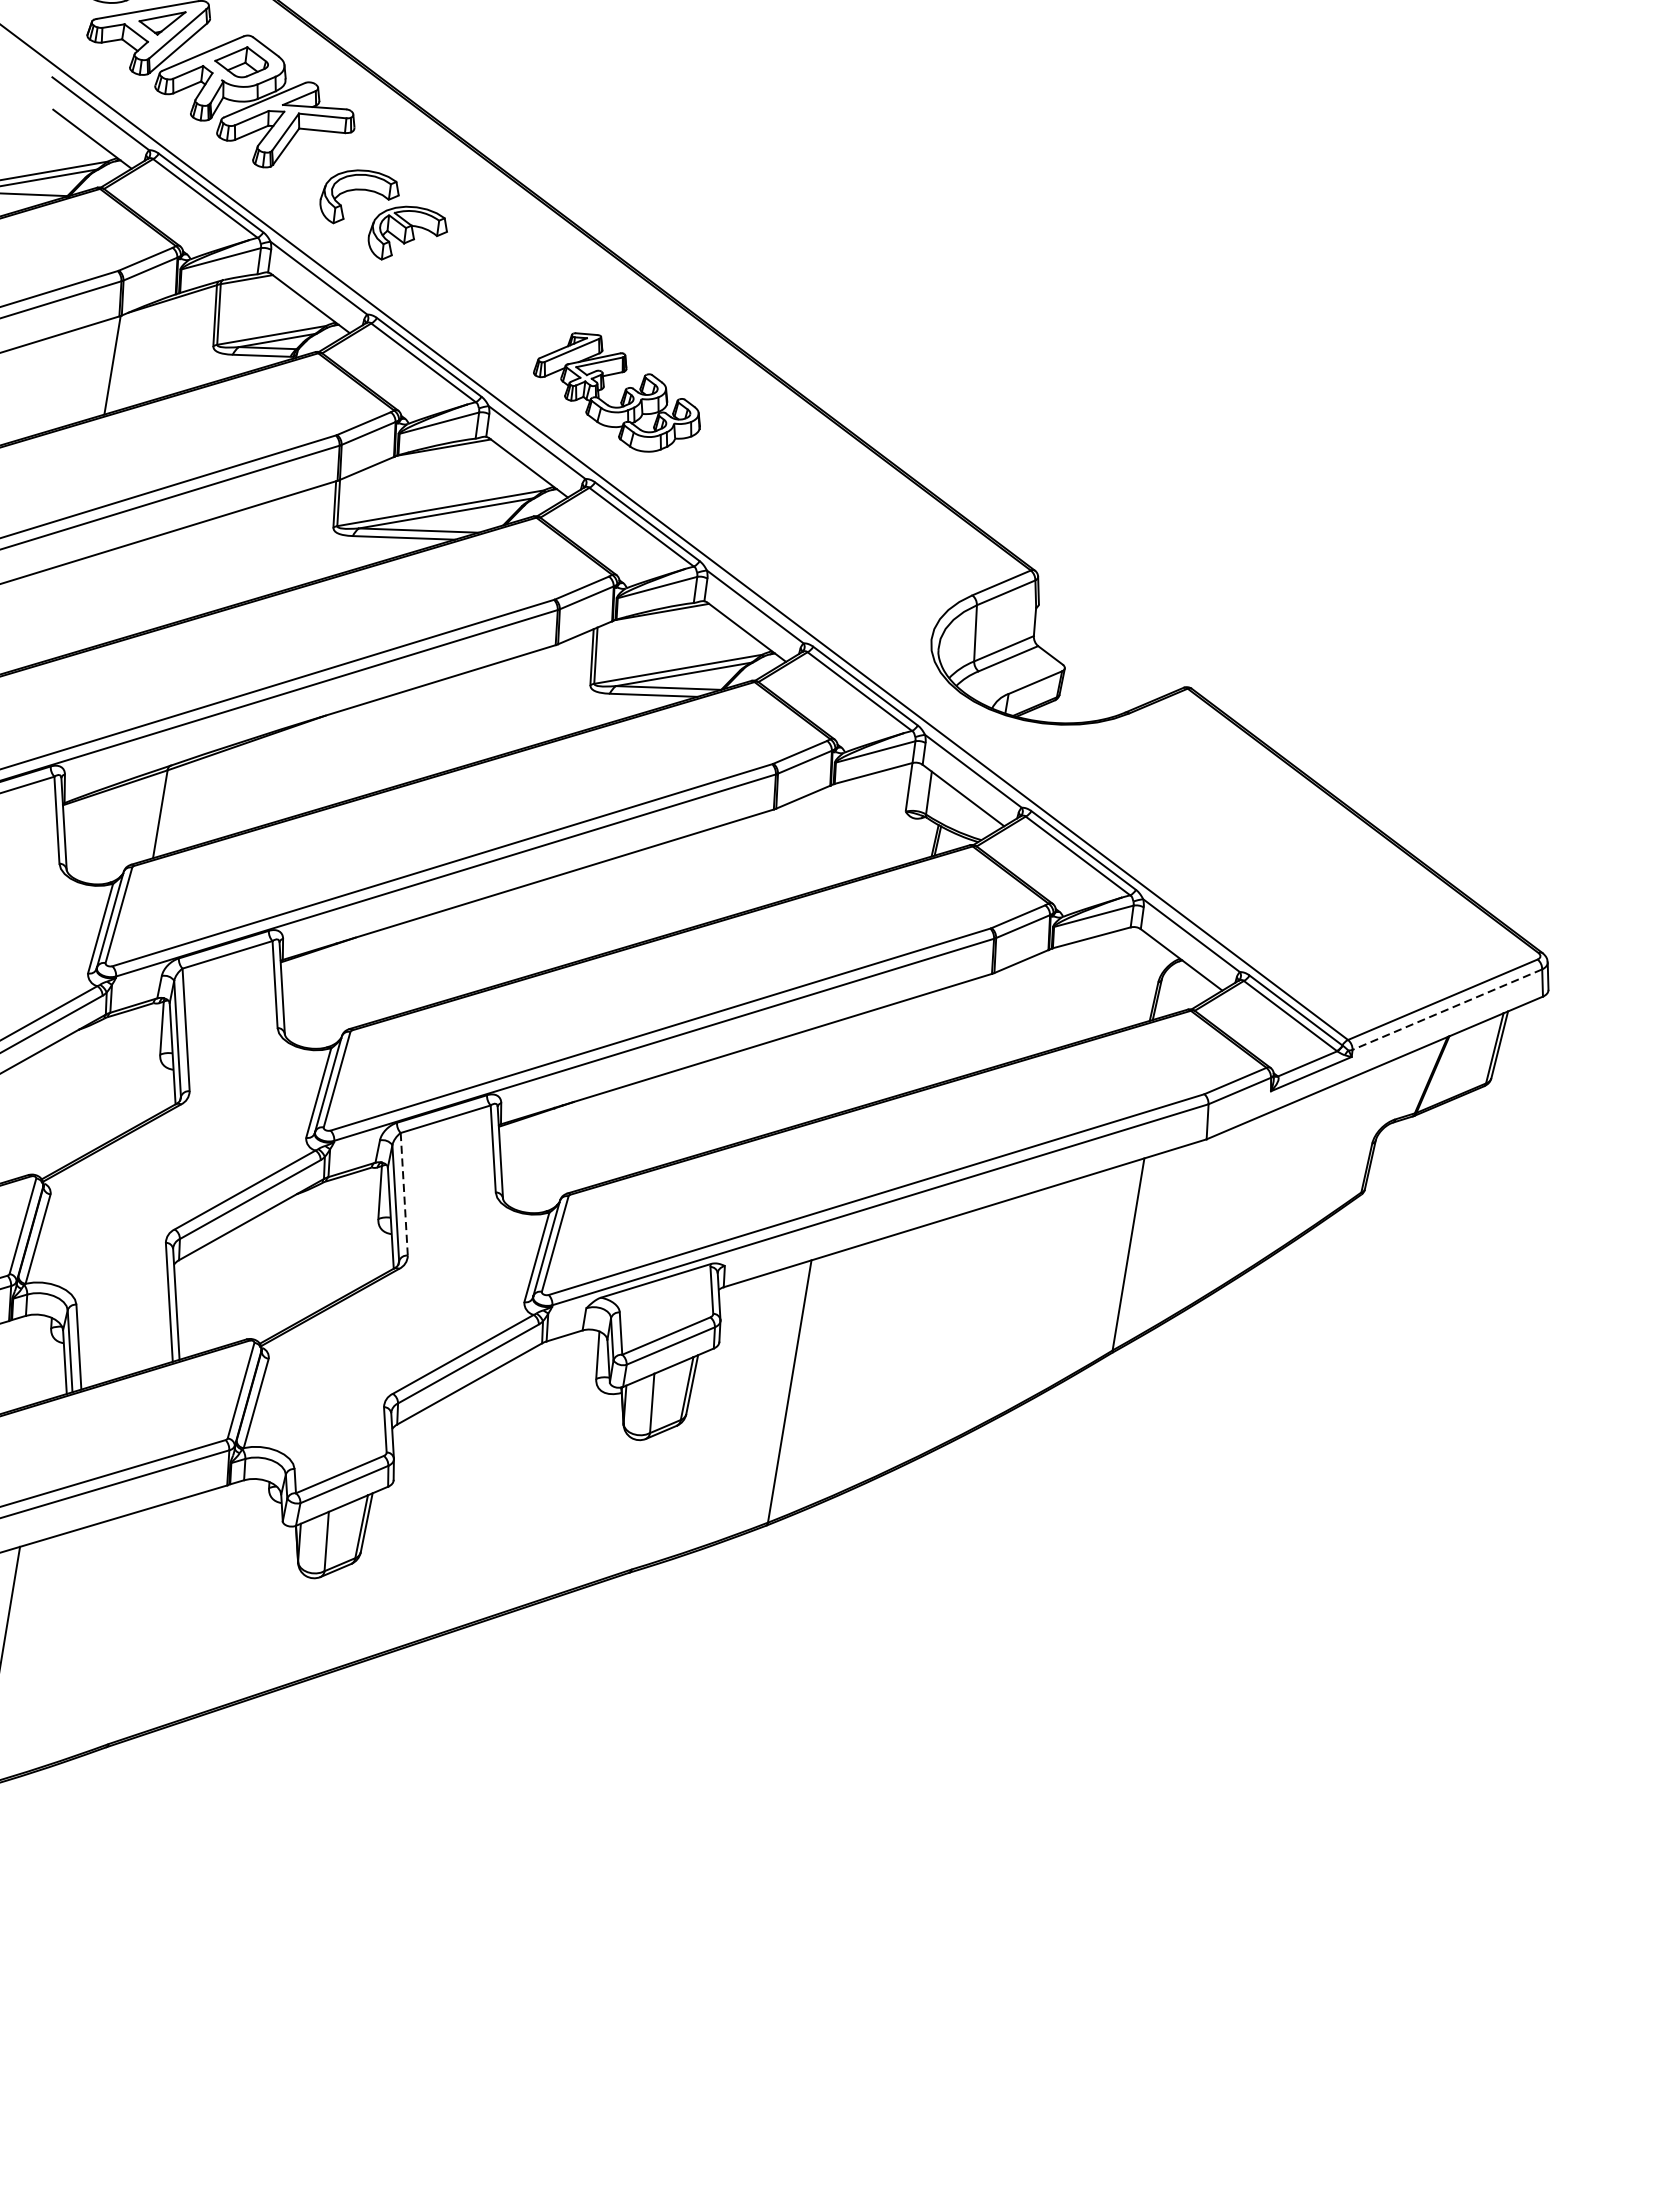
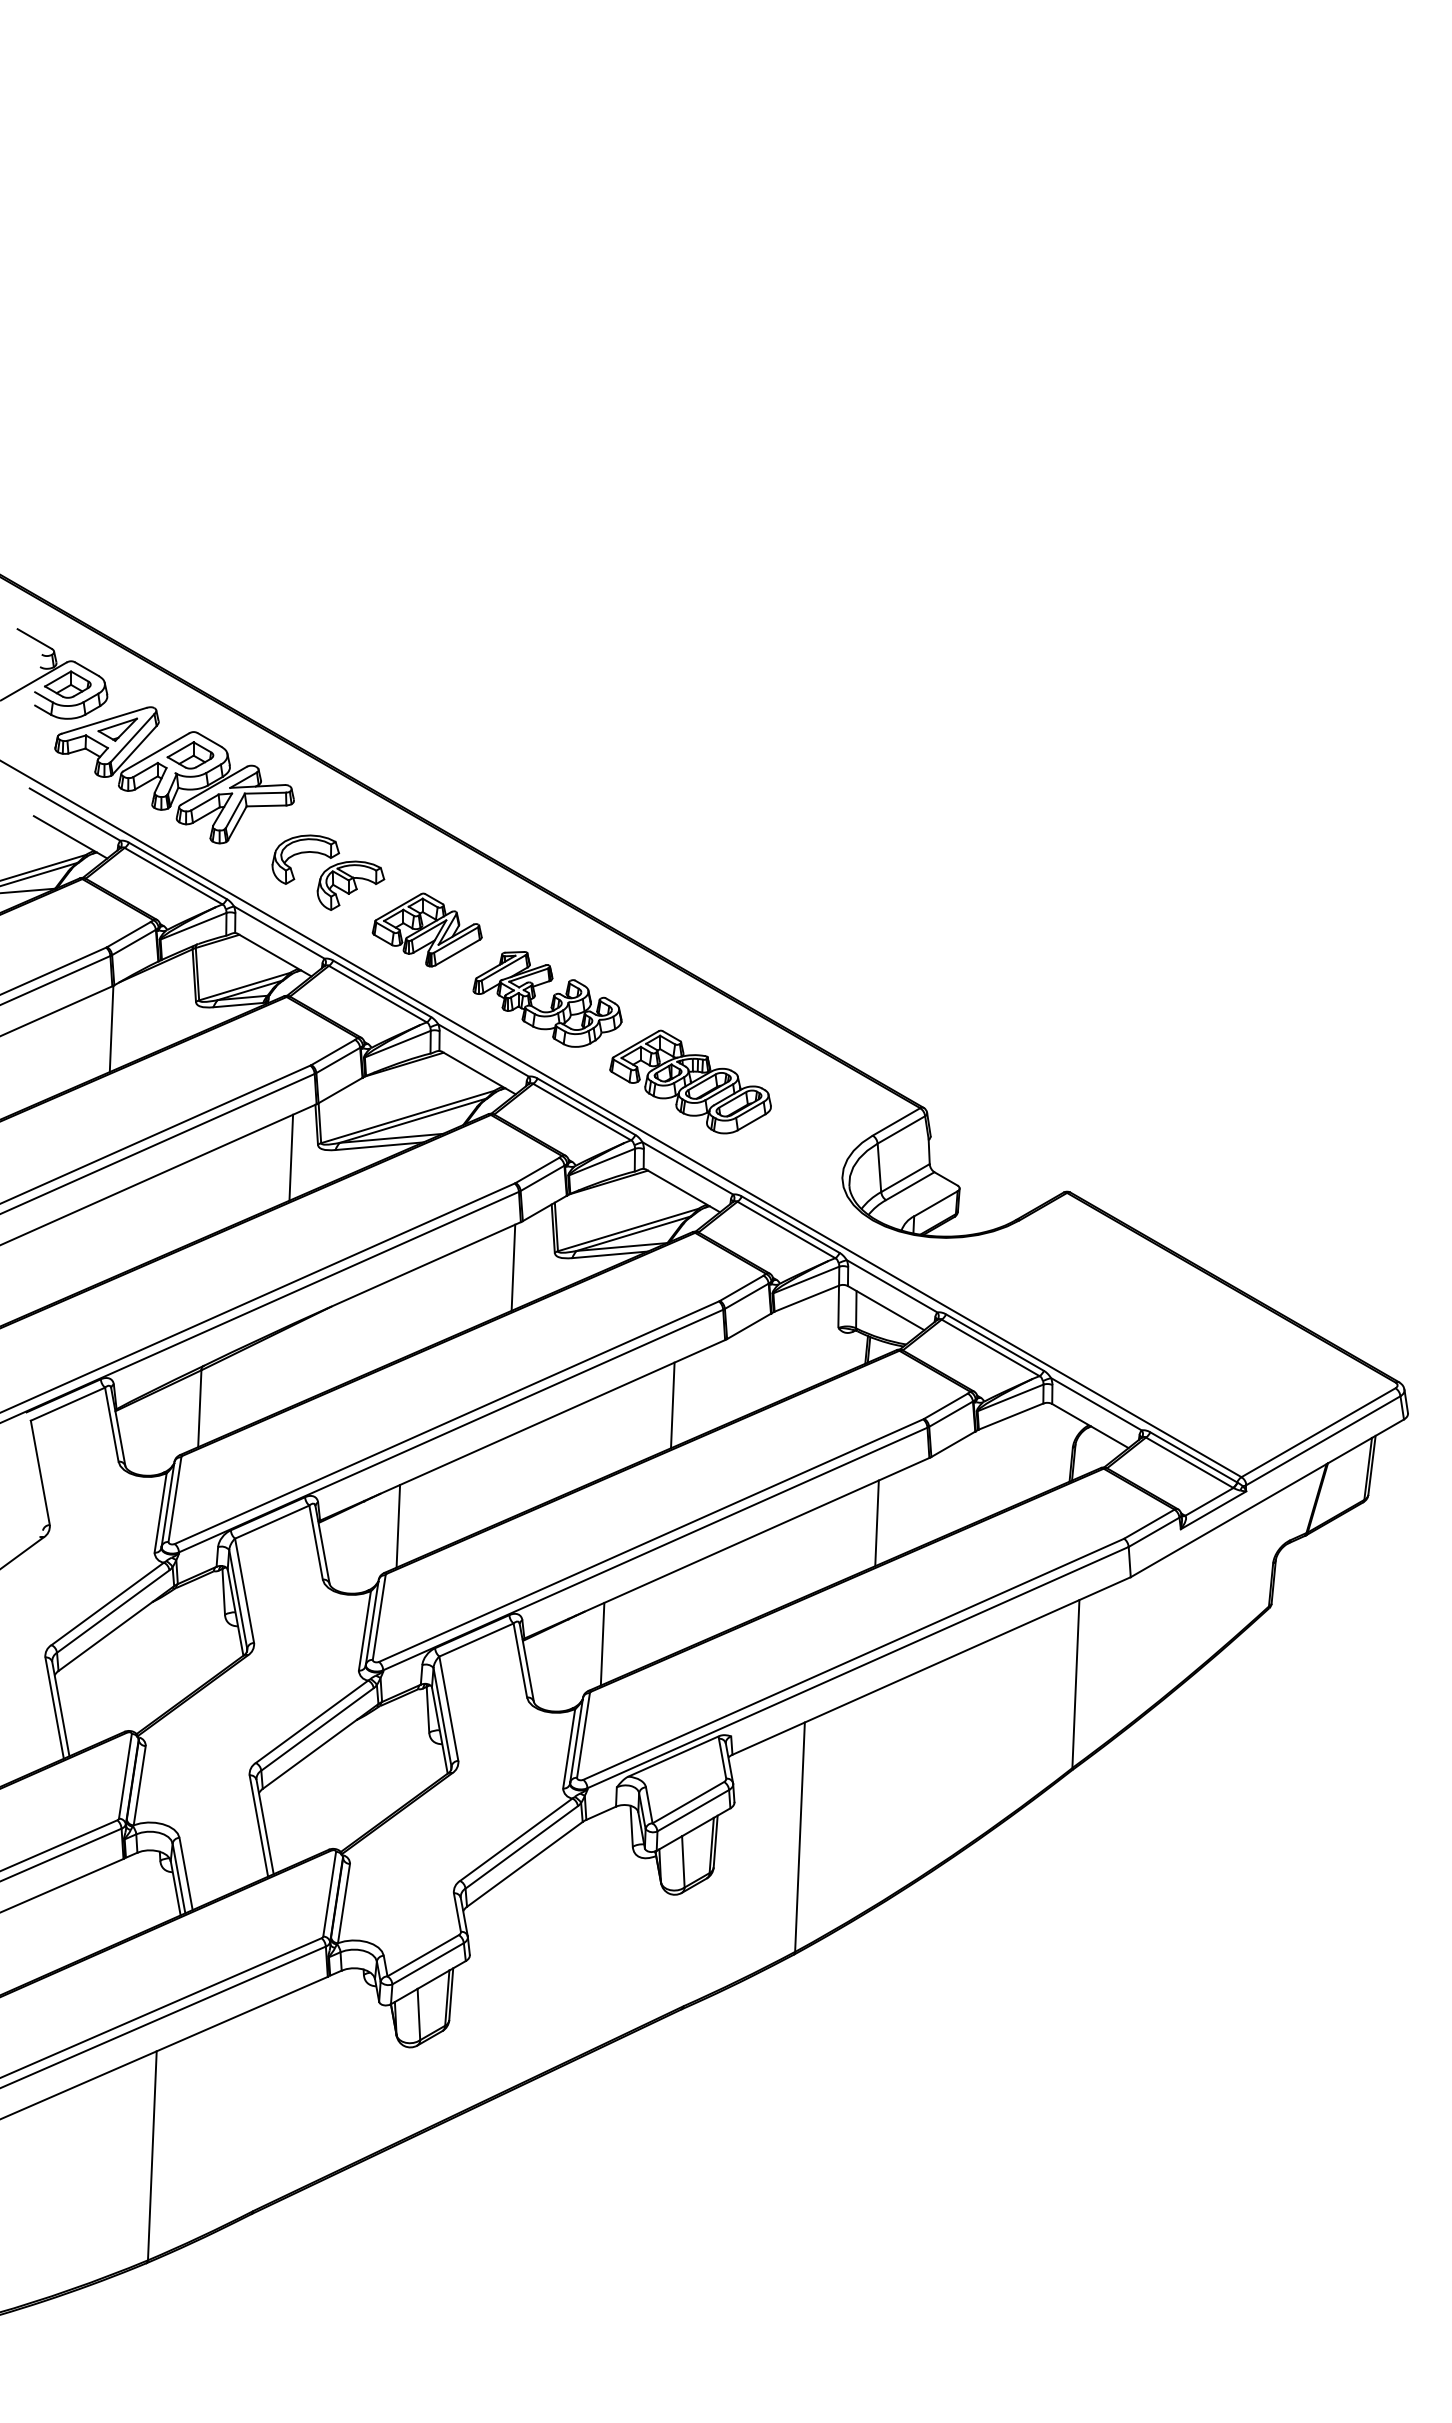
part: (488, 295) -> (426, 929), added
part: (770, 507) -> (690, 1081), added
line: (301, 538) -> (291, 1157), added
line: (540, 696) -> (513, 1267), added
line: (704, 877) -> (672, 1405), added
line: (372, 976) -> (398, 1525), added
line: (1447, 1009) -> (1323, 1440), dashed -> solid
line: (921, 1041) -> (876, 1523), added
line: (590, 1140) -> (602, 1643), added
line: (403, 1195) -> (448, 1709), dashed -> solid

